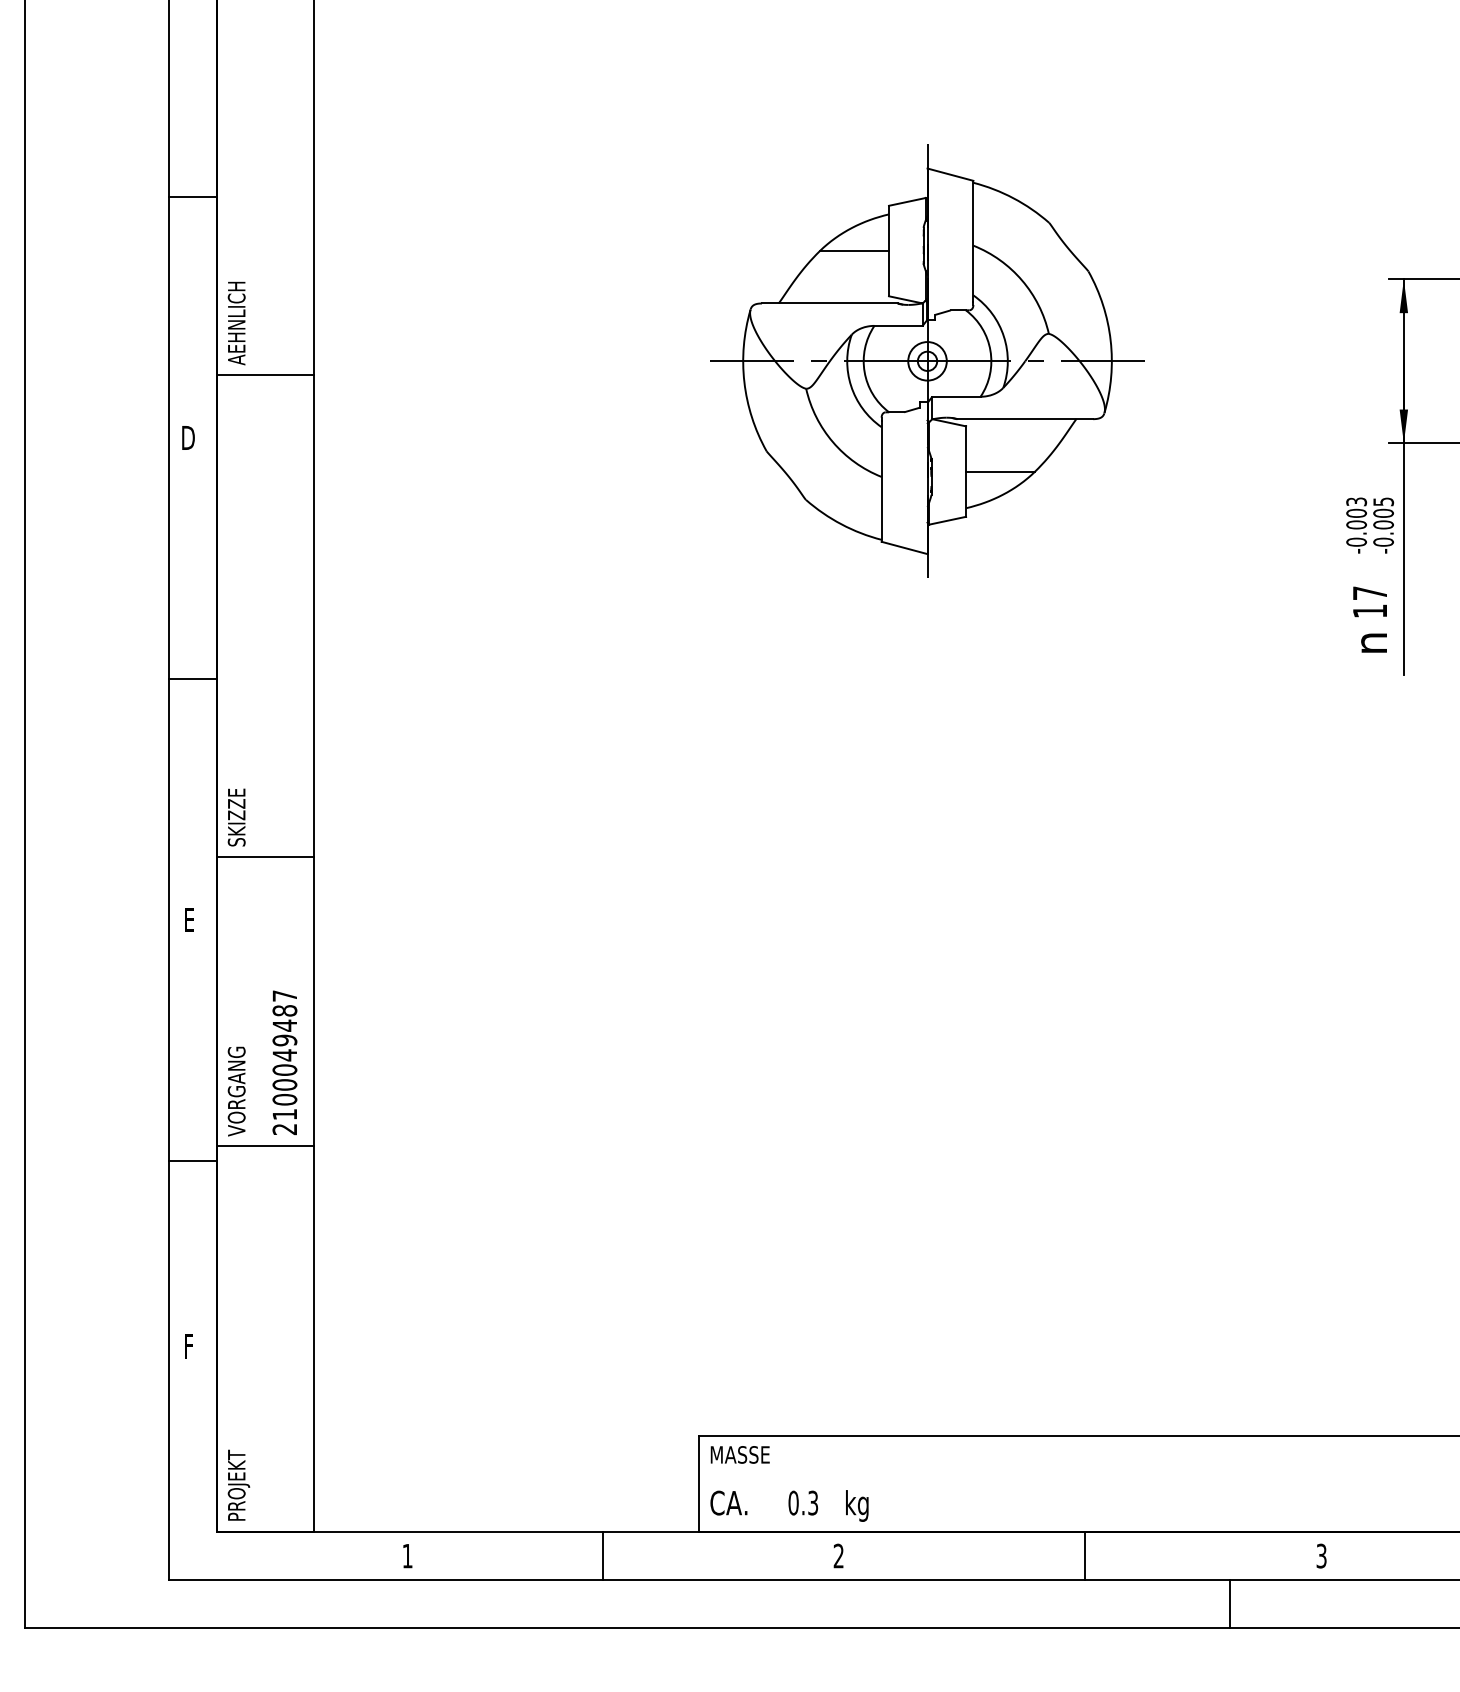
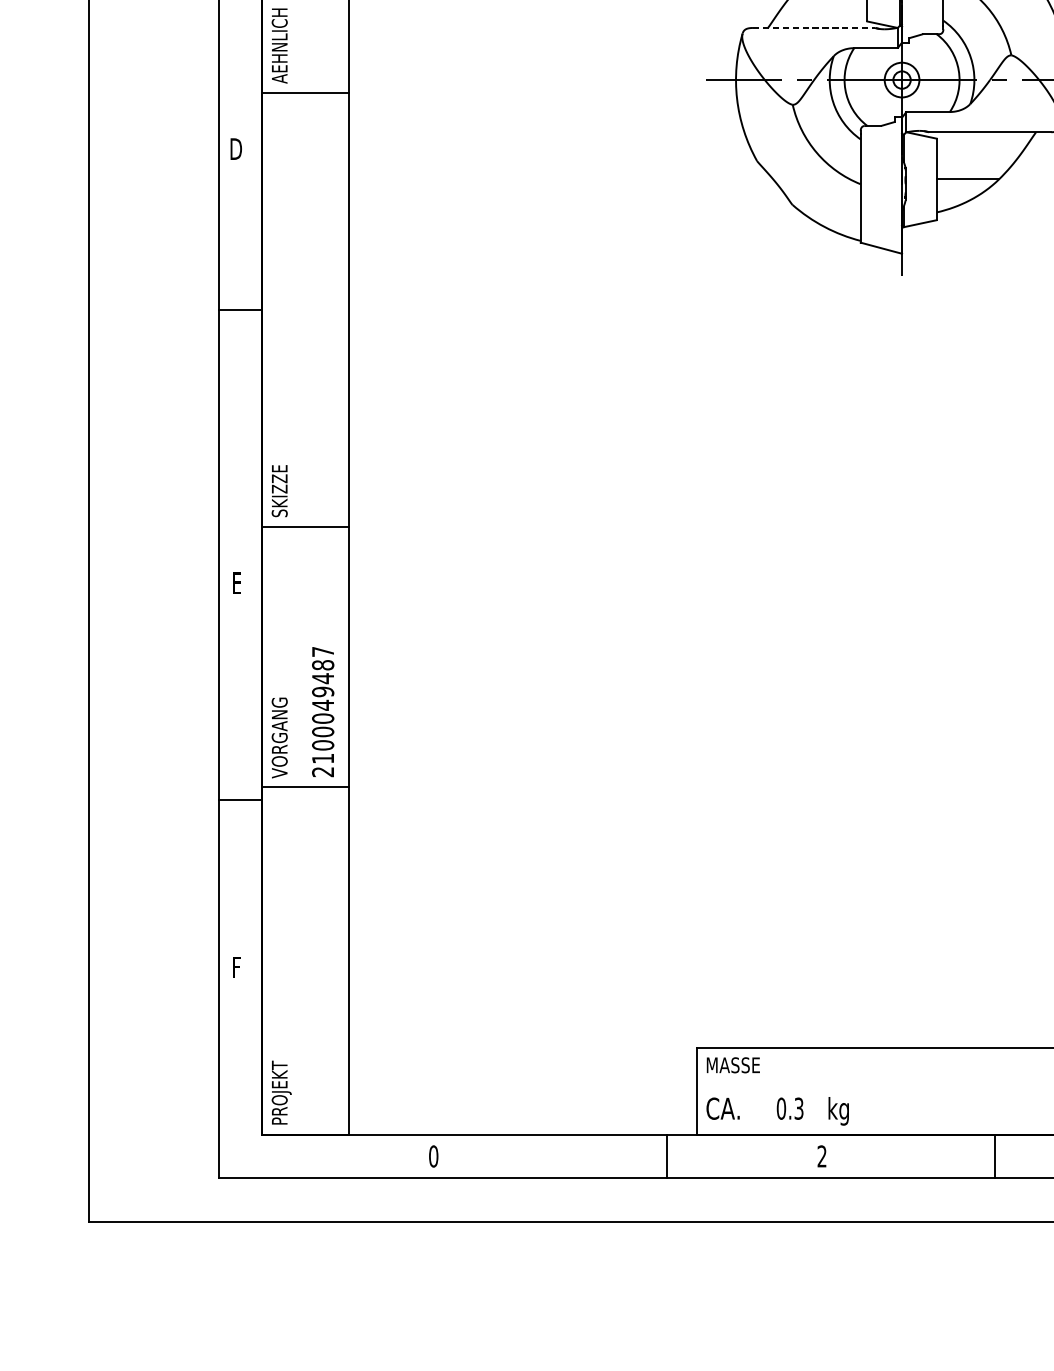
line: (829, 303) -> (813, 27), solid -> dashed
line: (193, 678) -> (240, 309), moved
text: (407, 1555) -> (433, 1155), 1 -> 0
line: (603, 1556) -> (667, 1156), moved
line: (1084, 1556) -> (994, 1156), moved

